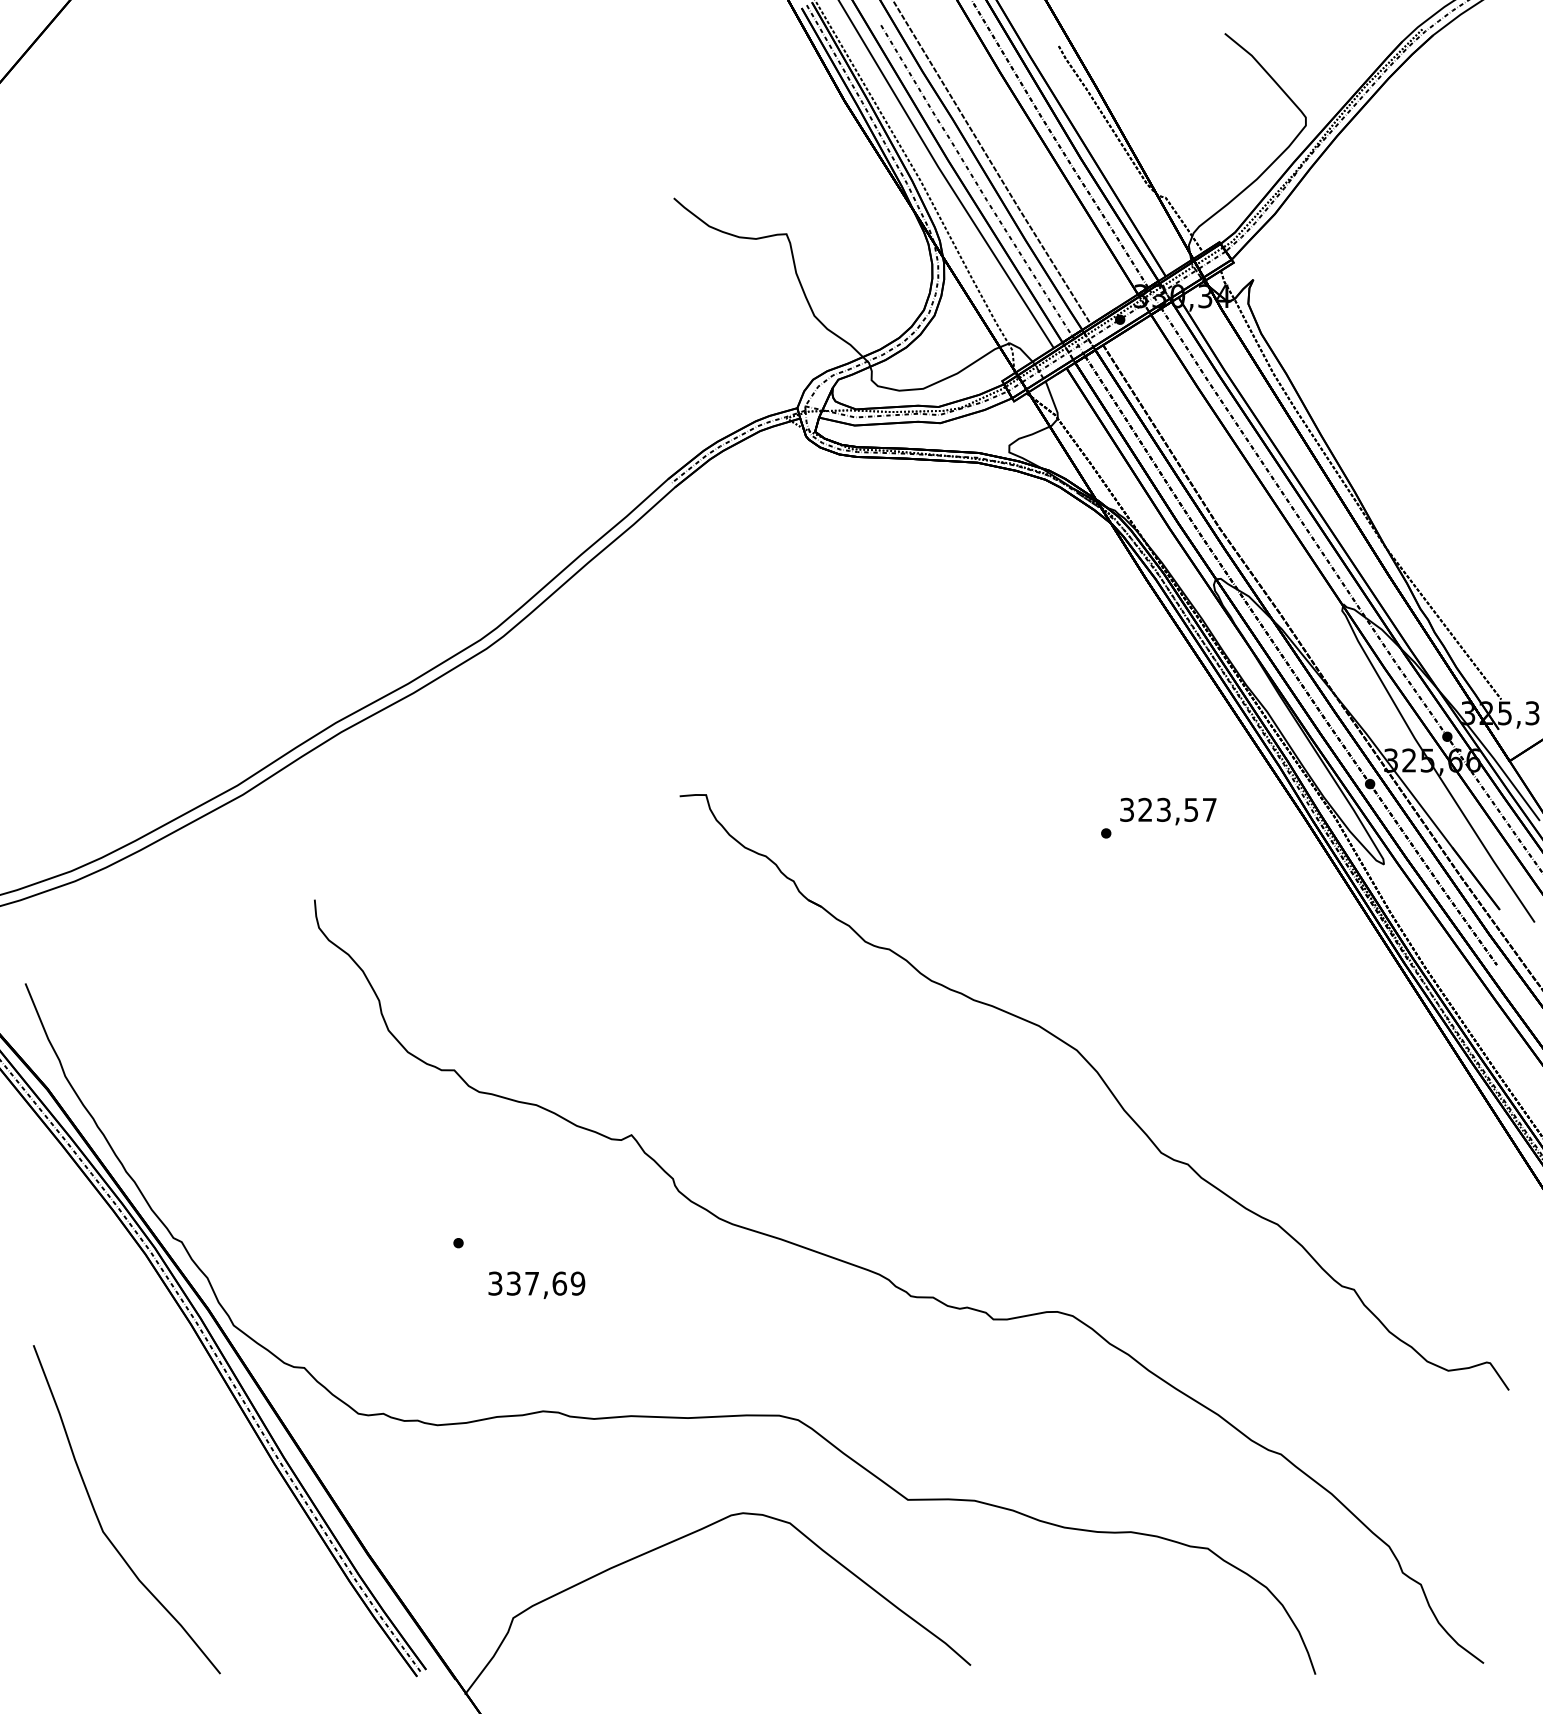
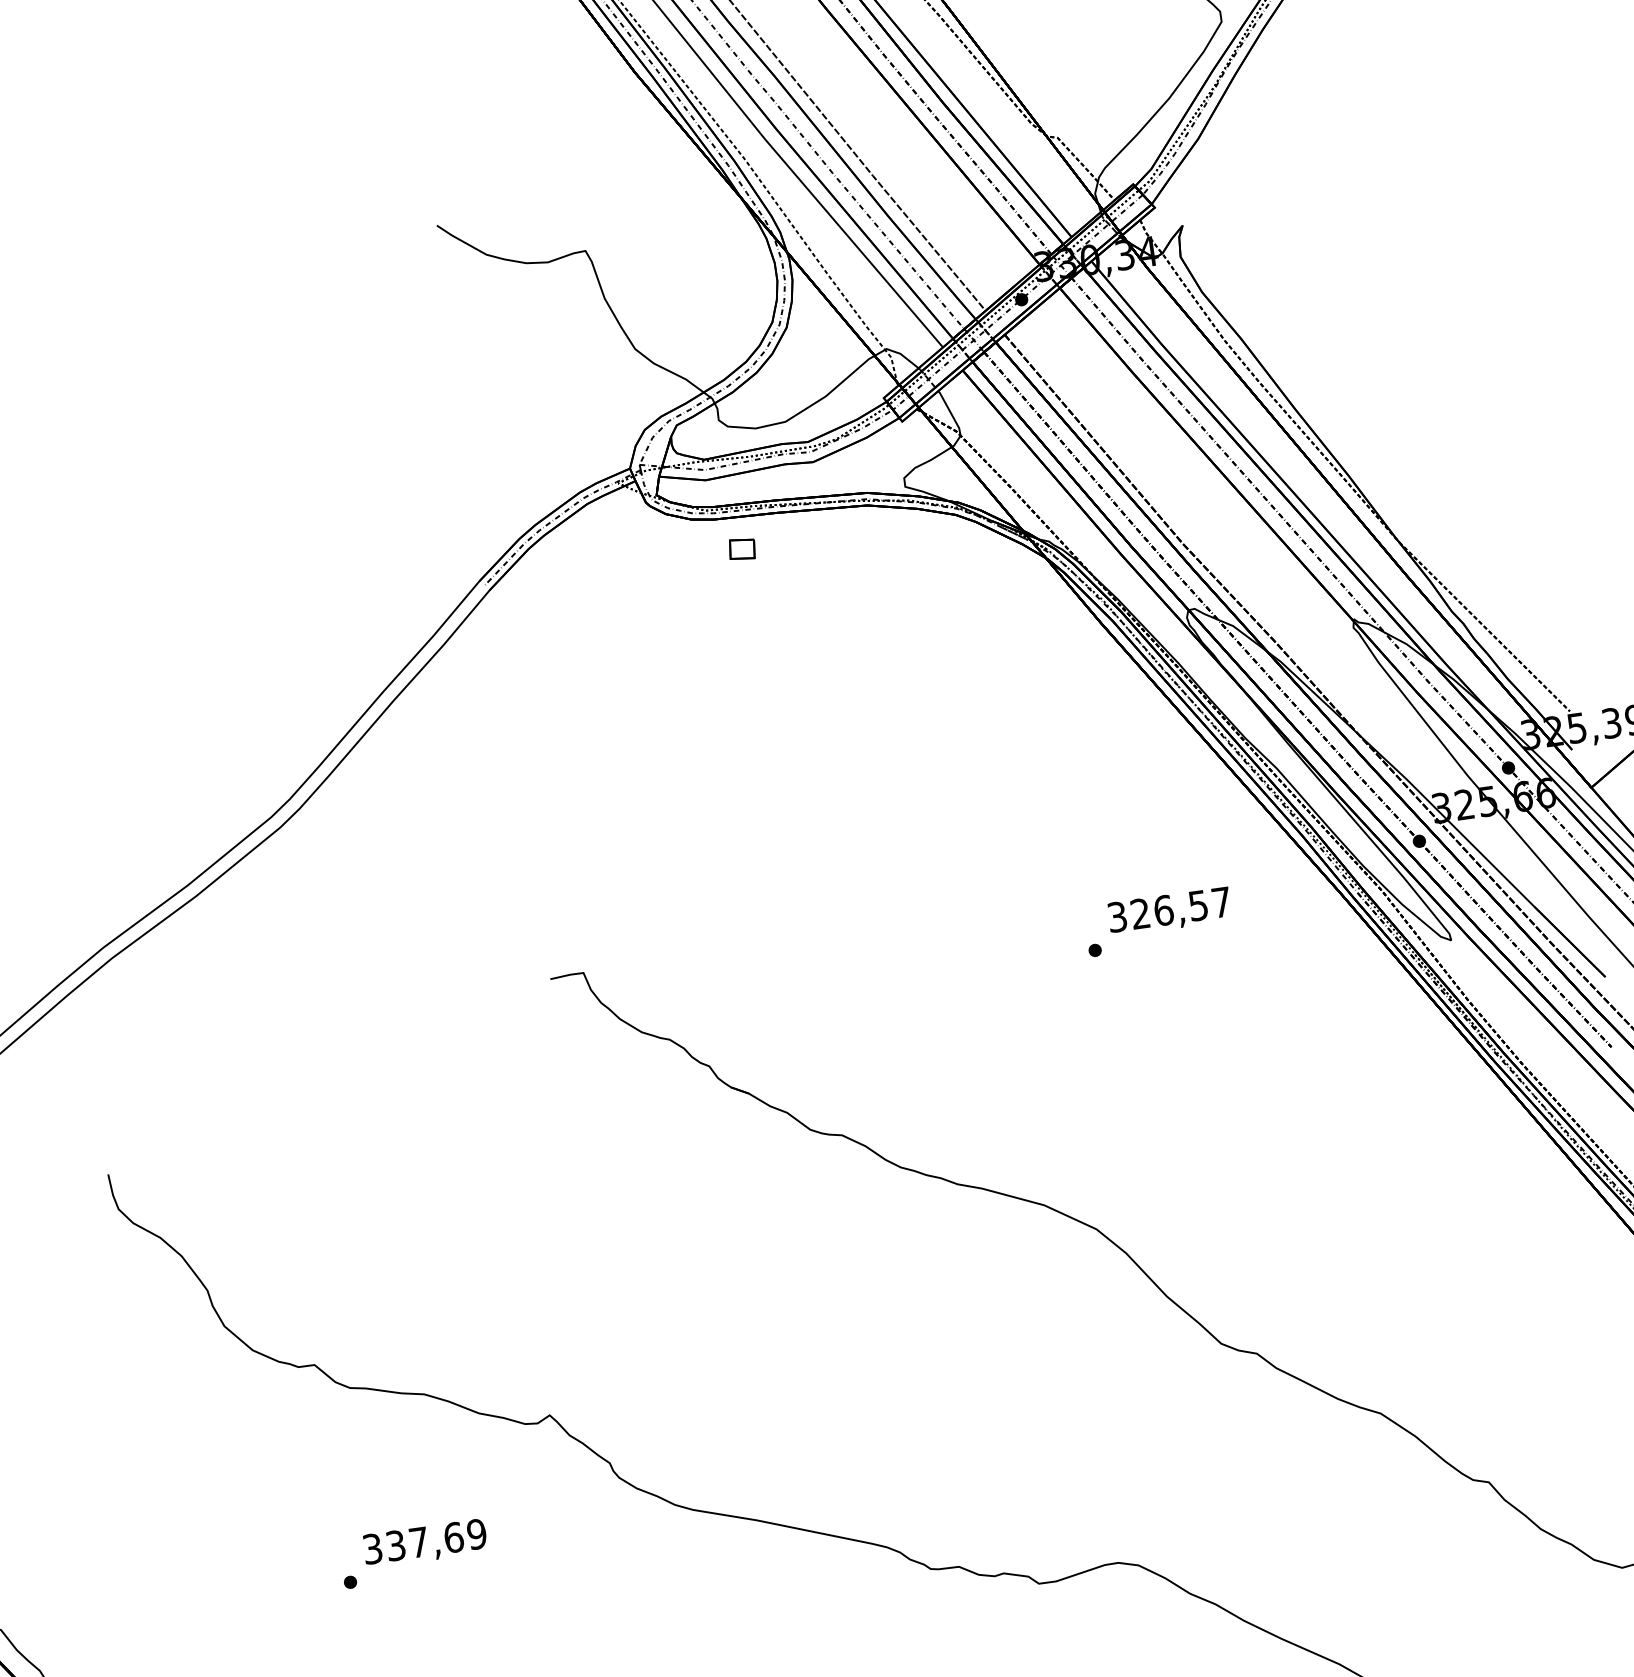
part: (875, 483) -> (741, 549), added
text: (1163, 809) -> (1163, 910), 323,57 -> 326,57
text: (536, 1284) -> (424, 1542), moved

